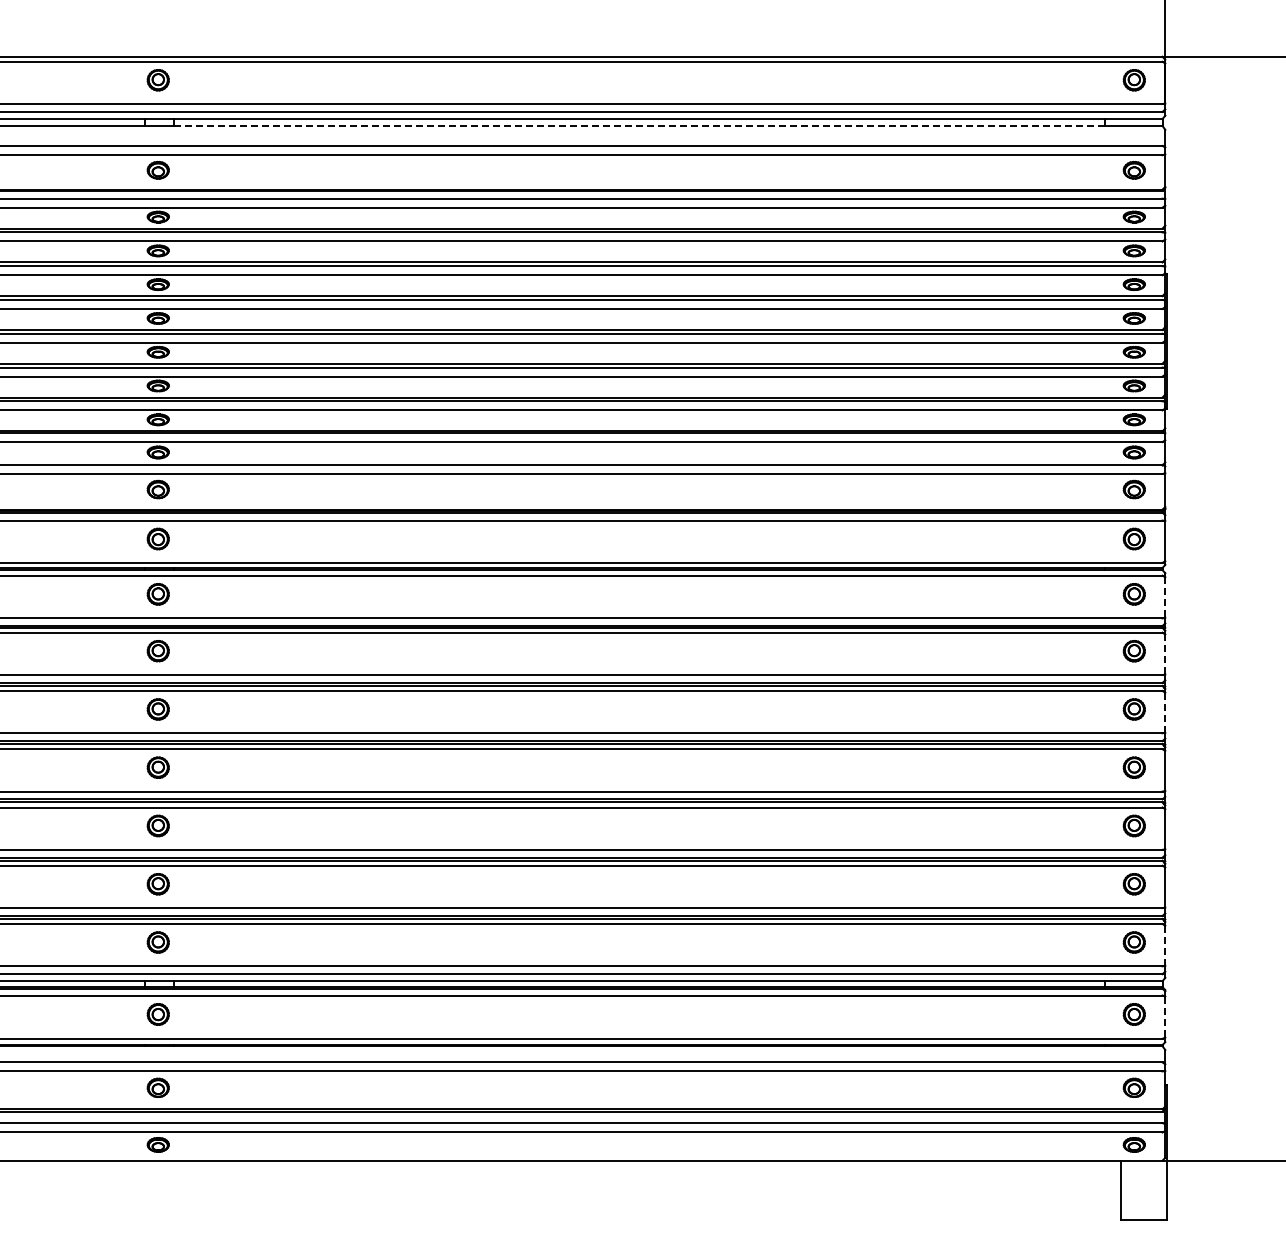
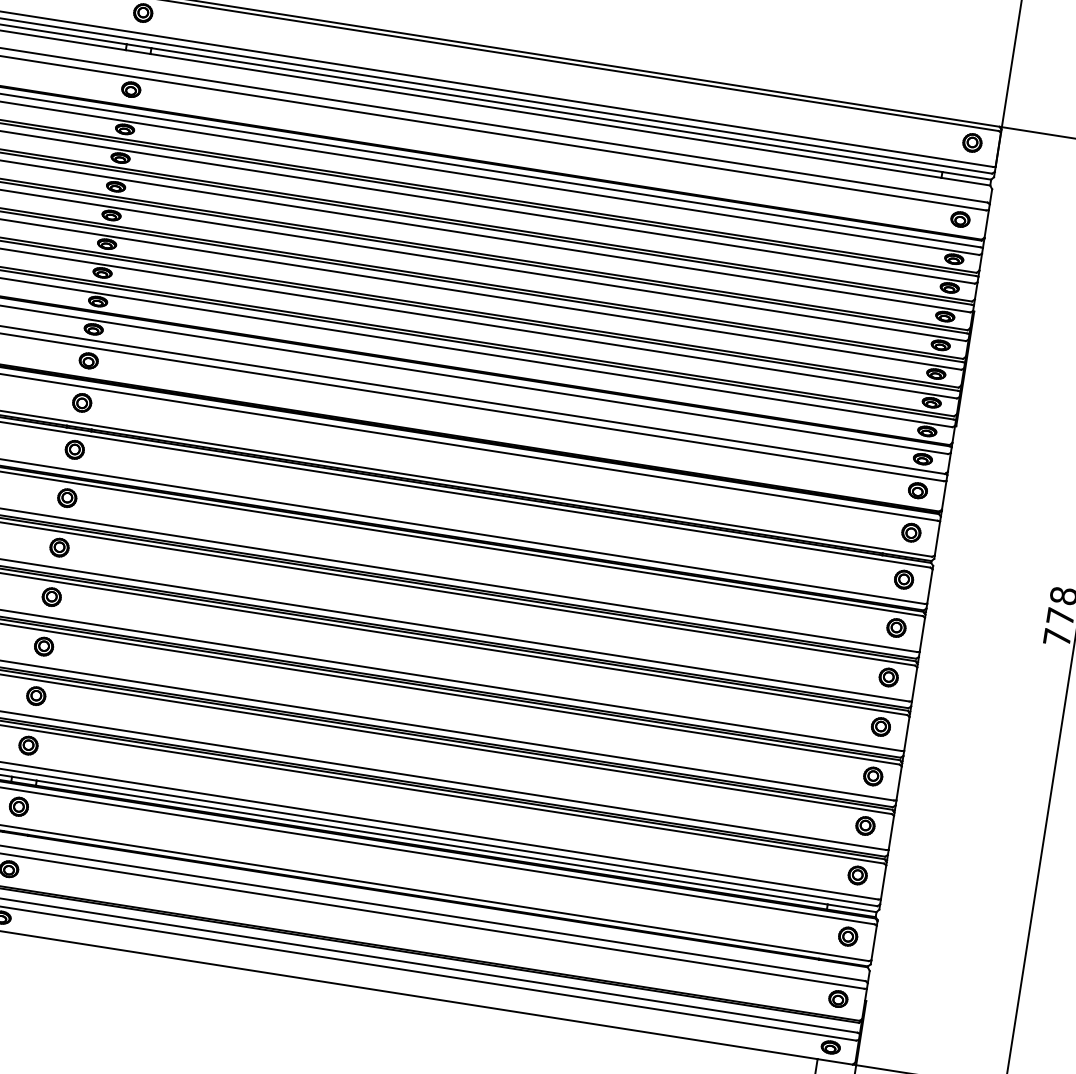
line: (639, 125) -> (546, 115), dashed -> solid
line: (1165, 597) -> (930, 586), dashed -> solid
line: (1165, 654) -> (922, 634), dashed -> solid
line: (1165, 713) -> (914, 685), dashed -> solid
line: (1165, 946) -> (883, 883), dashed -> solid
line: (1165, 1017) -> (874, 943), dashed -> solid

